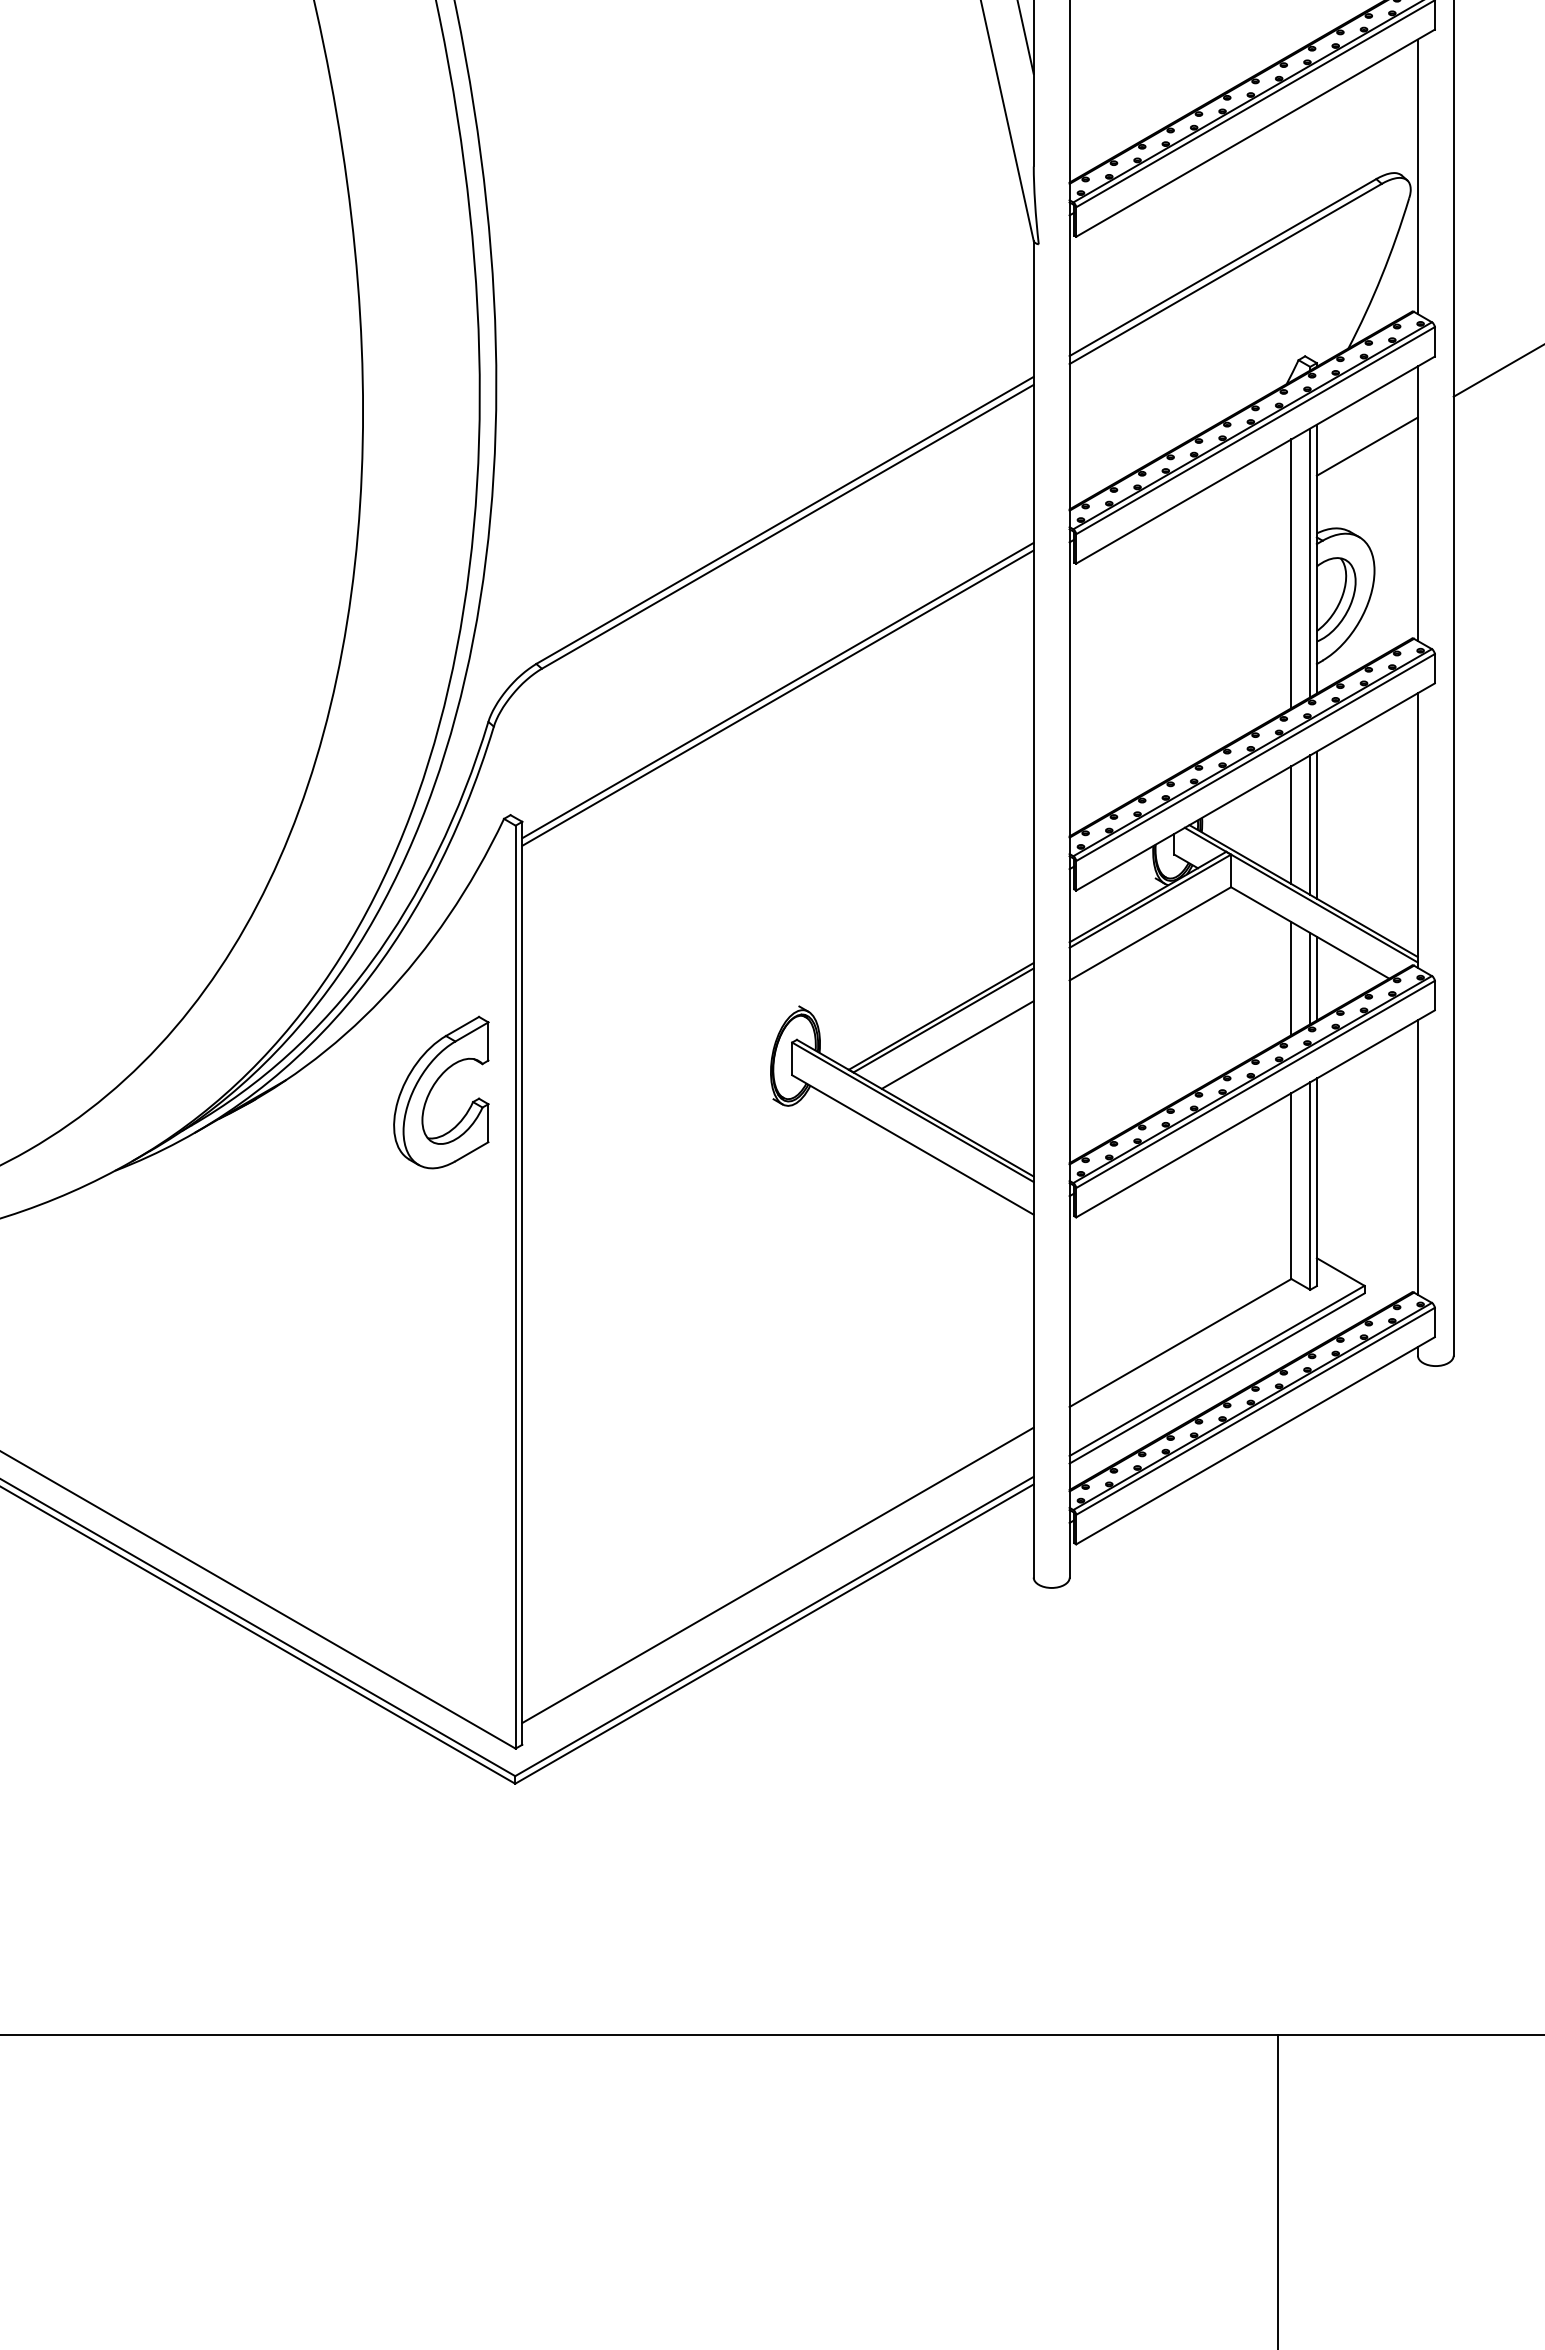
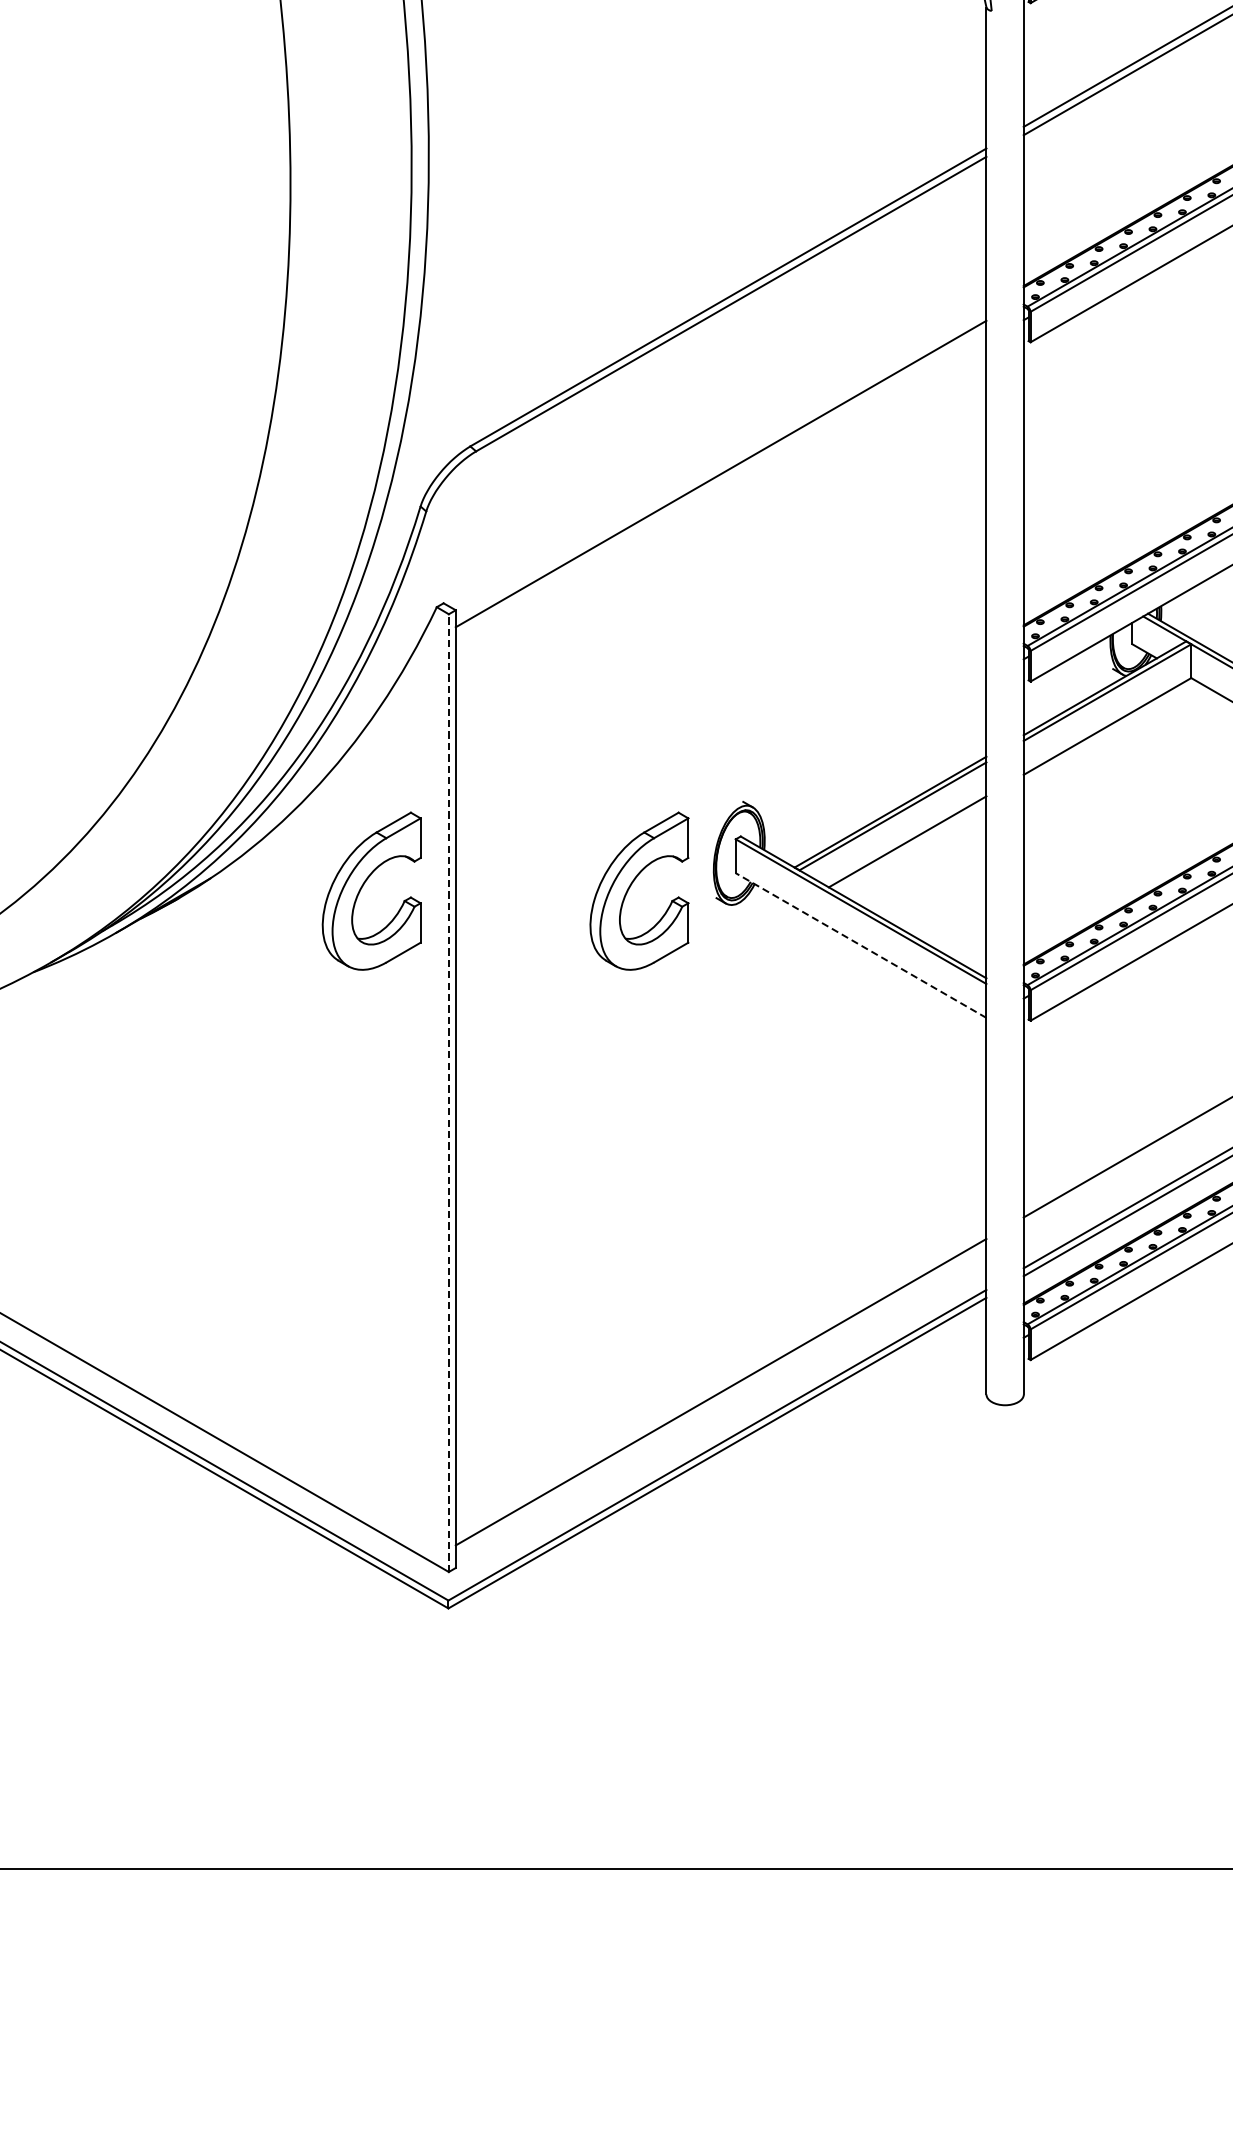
line: (777, 697) -> (720, 481), removed
part: (692, 1086) -> (632, 884), added
line: (912, 1144) -> (860, 945), solid -> dashed
line: (515, 1286) -> (448, 1092), solid -> dashed

